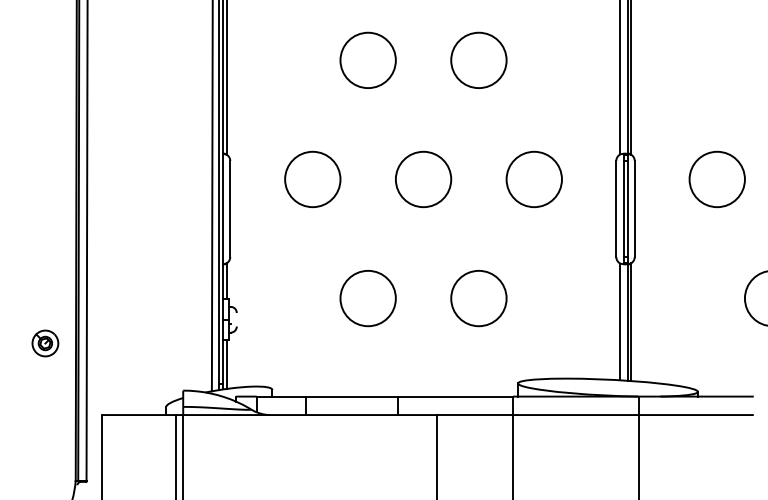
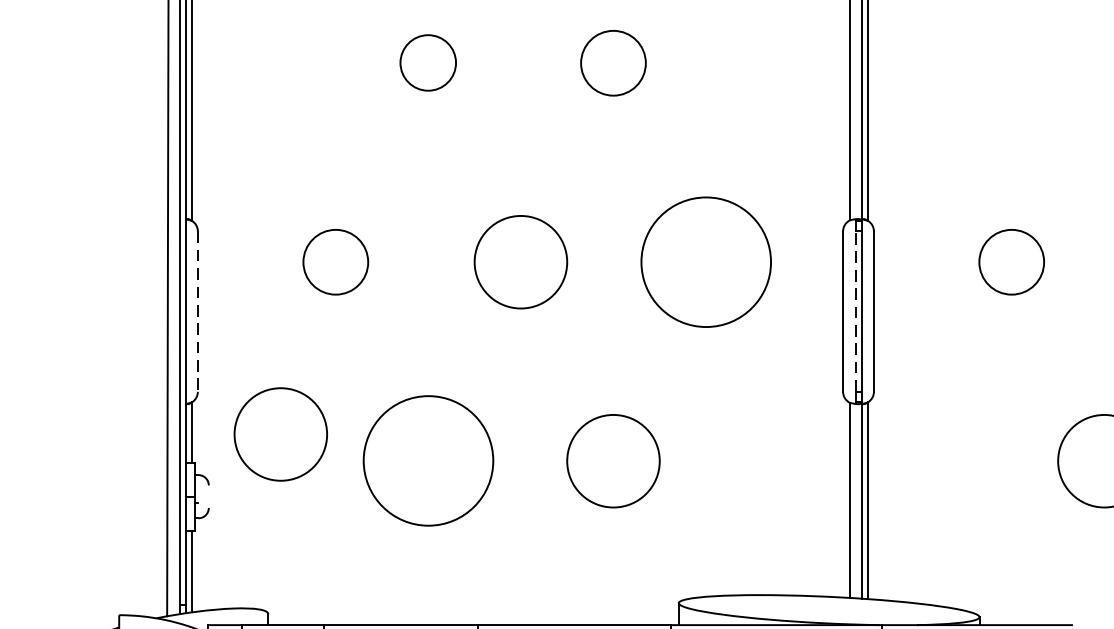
circle: (367, 59) -> (427, 61), size x0.6
circle: (478, 60) -> (612, 63), size x0.7
circle: (312, 179) -> (335, 262), size x0.7
circle: (533, 179) -> (704, 262), size x1.4
circle: (716, 179) -> (1010, 262), size x0.7
line: (230, 209) -> (198, 312), solid -> dashed
line: (623, 209) -> (855, 312), solid -> dashed
circle: (279, 282) -> (280, 434), added
circle: (367, 298) -> (427, 461), size x1.4

